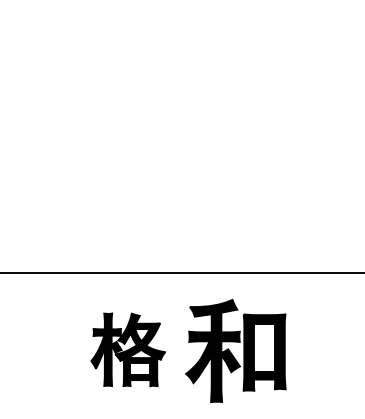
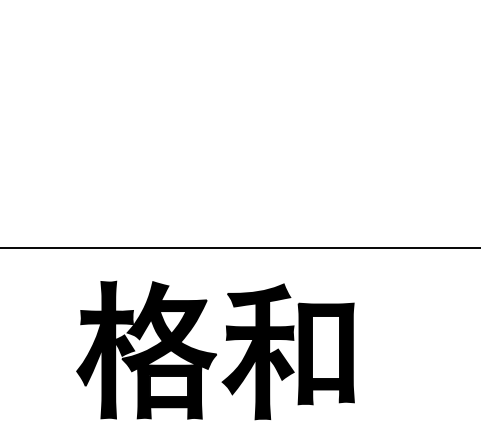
part: (127, 349) -> (145, 349), size x1.43

